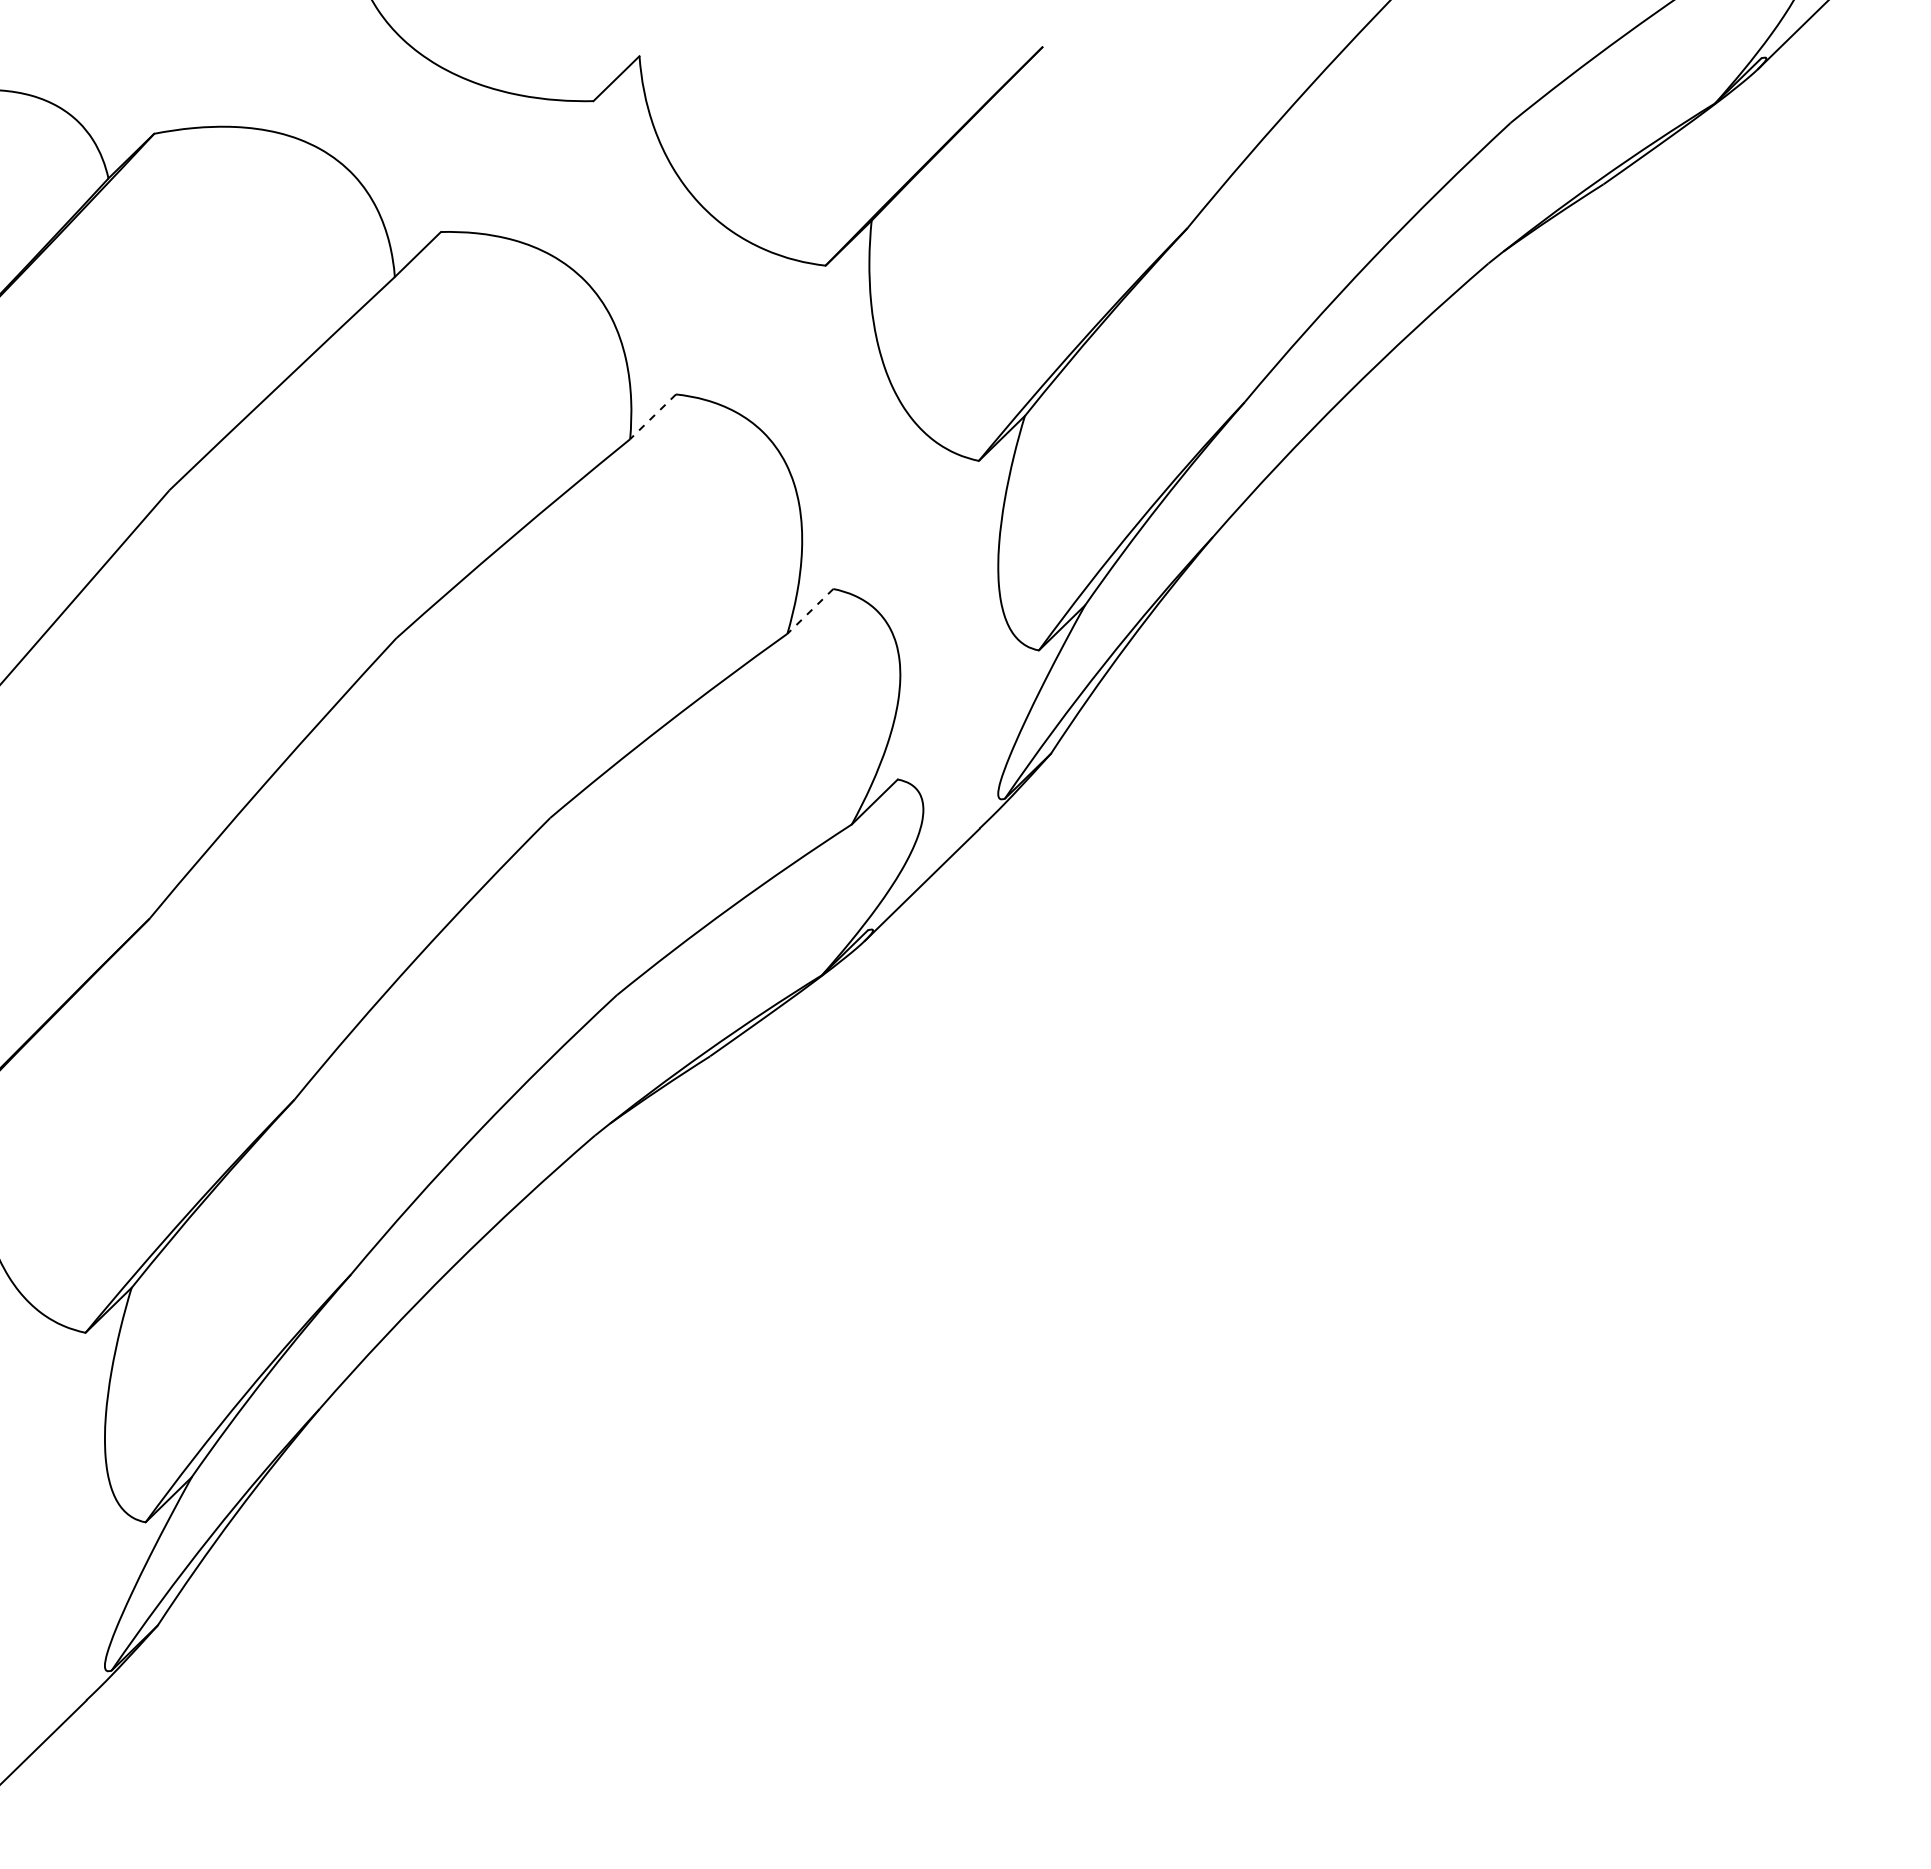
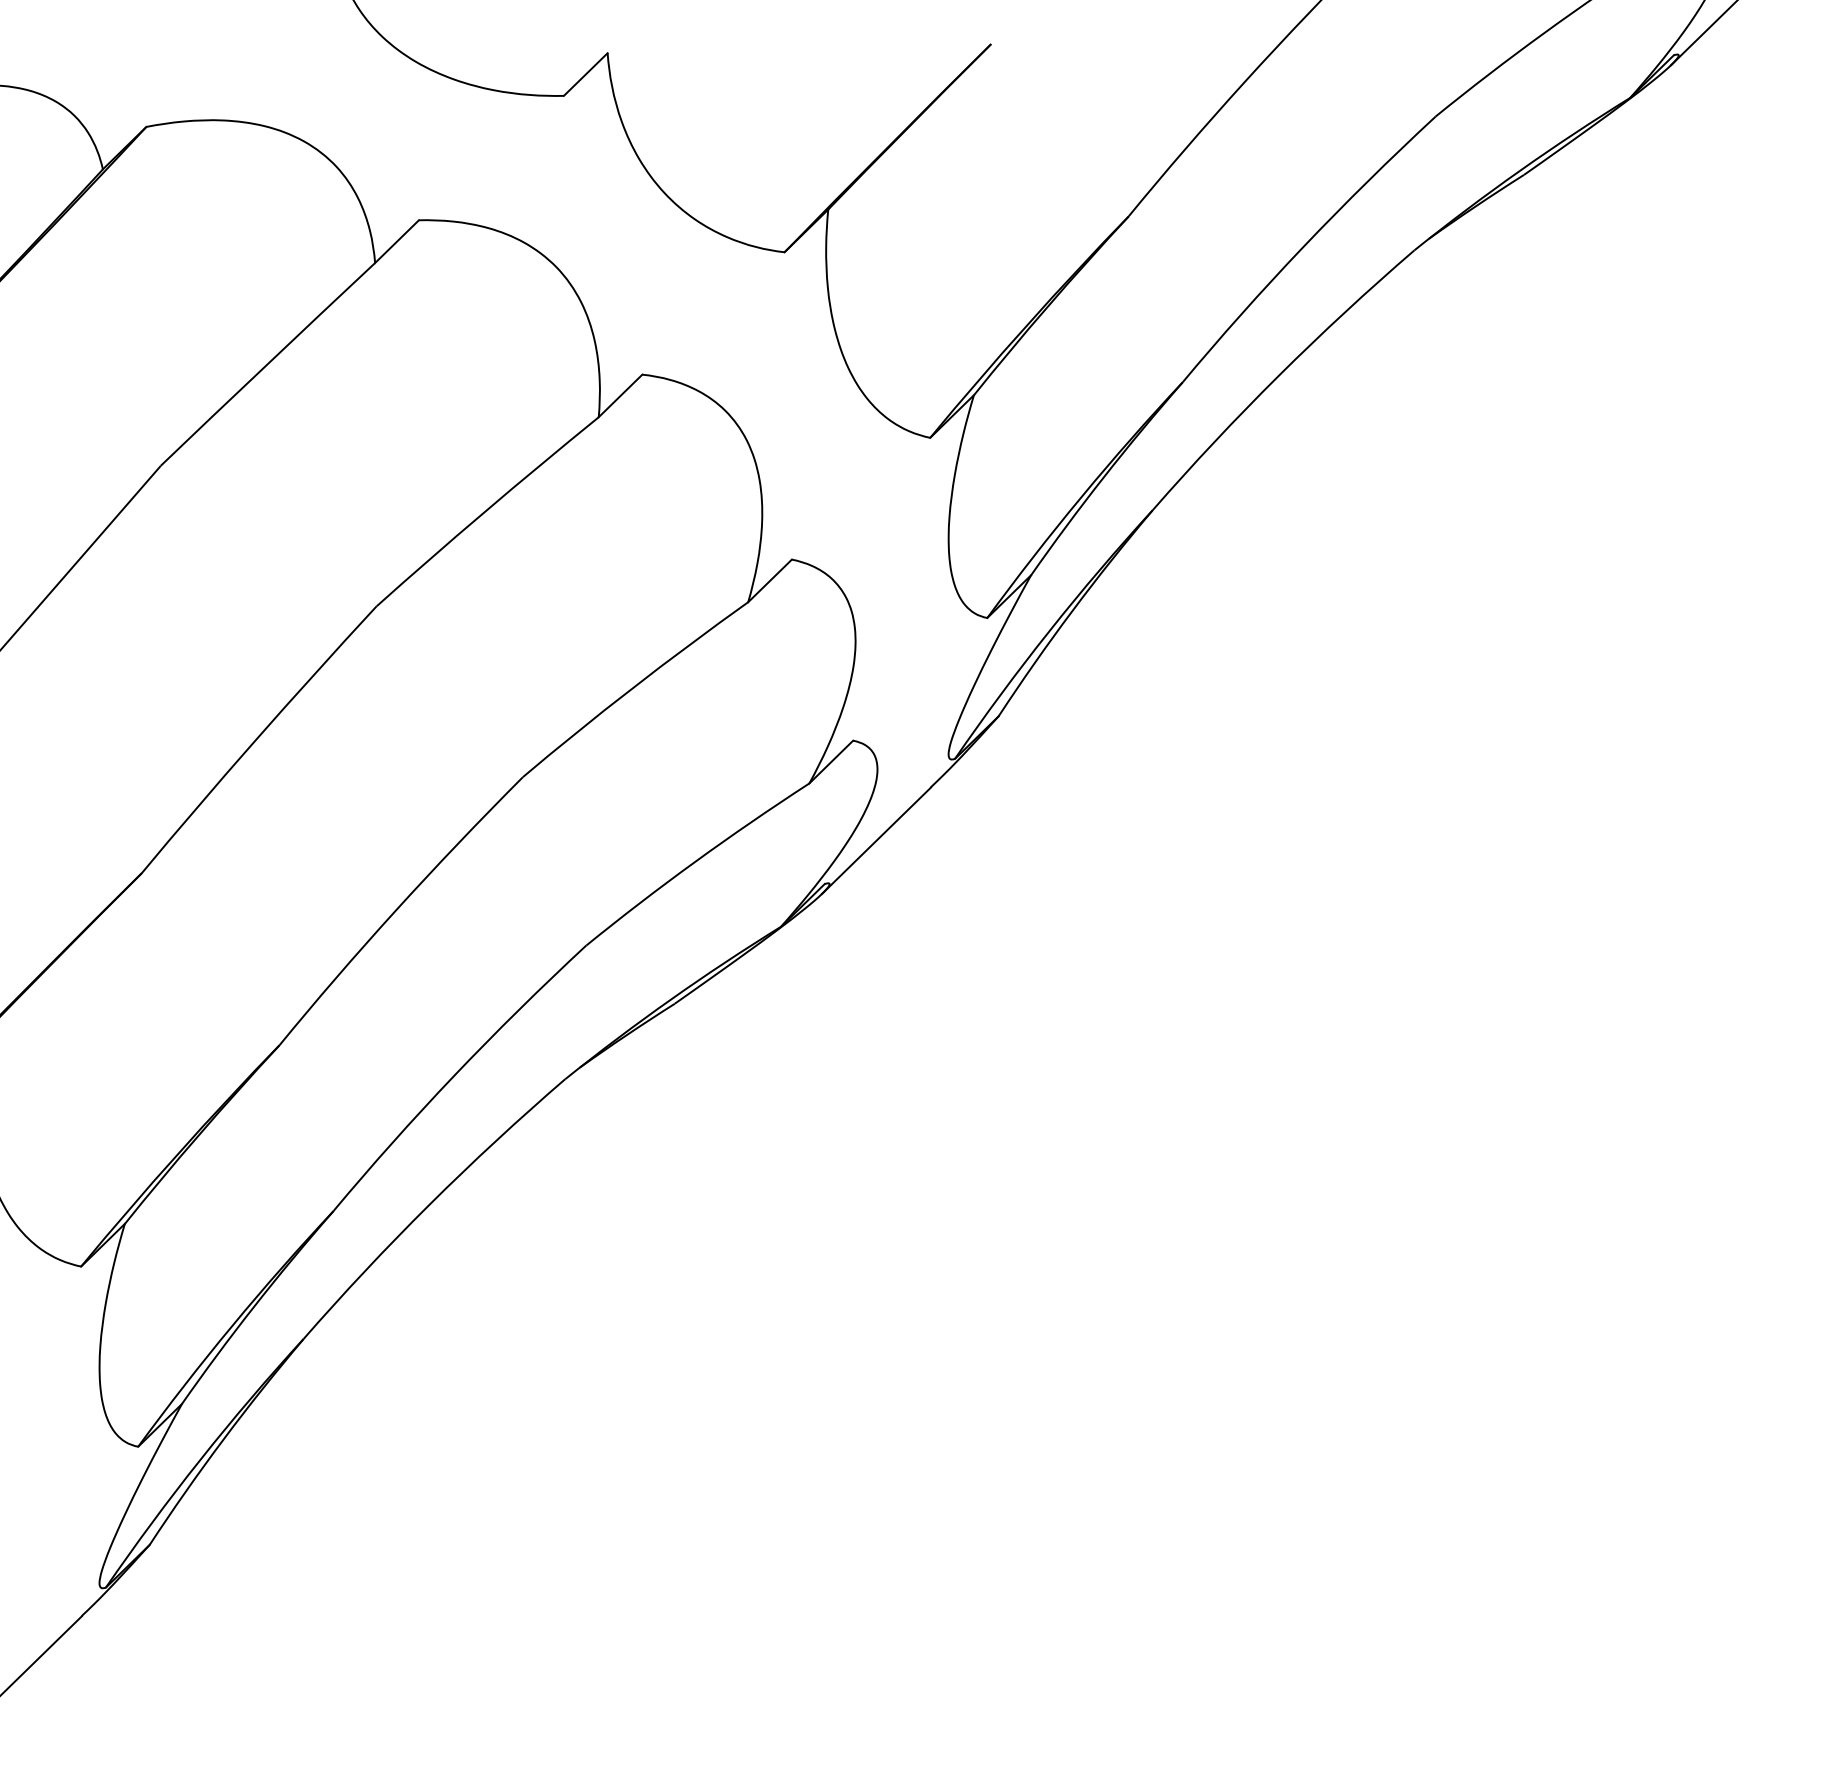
line: (652, 417) -> (619, 396), dashed -> solid
line: (810, 611) -> (770, 580), dashed -> solid

